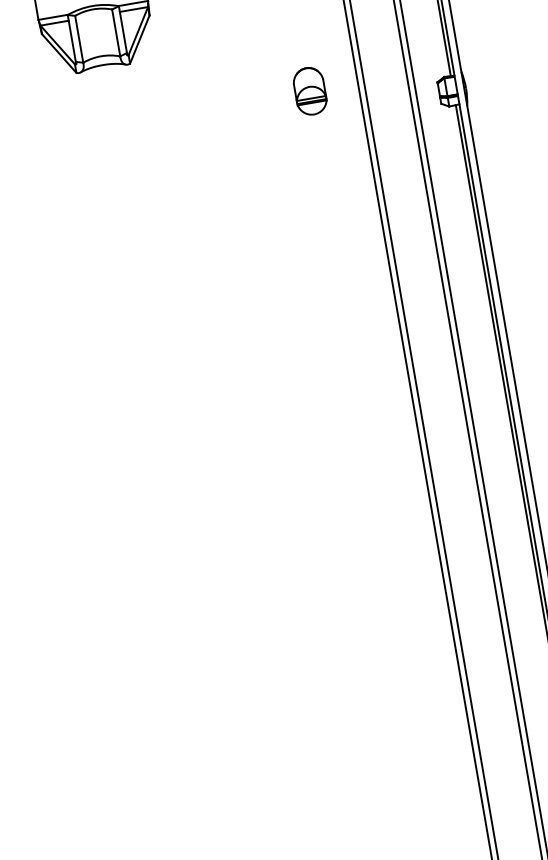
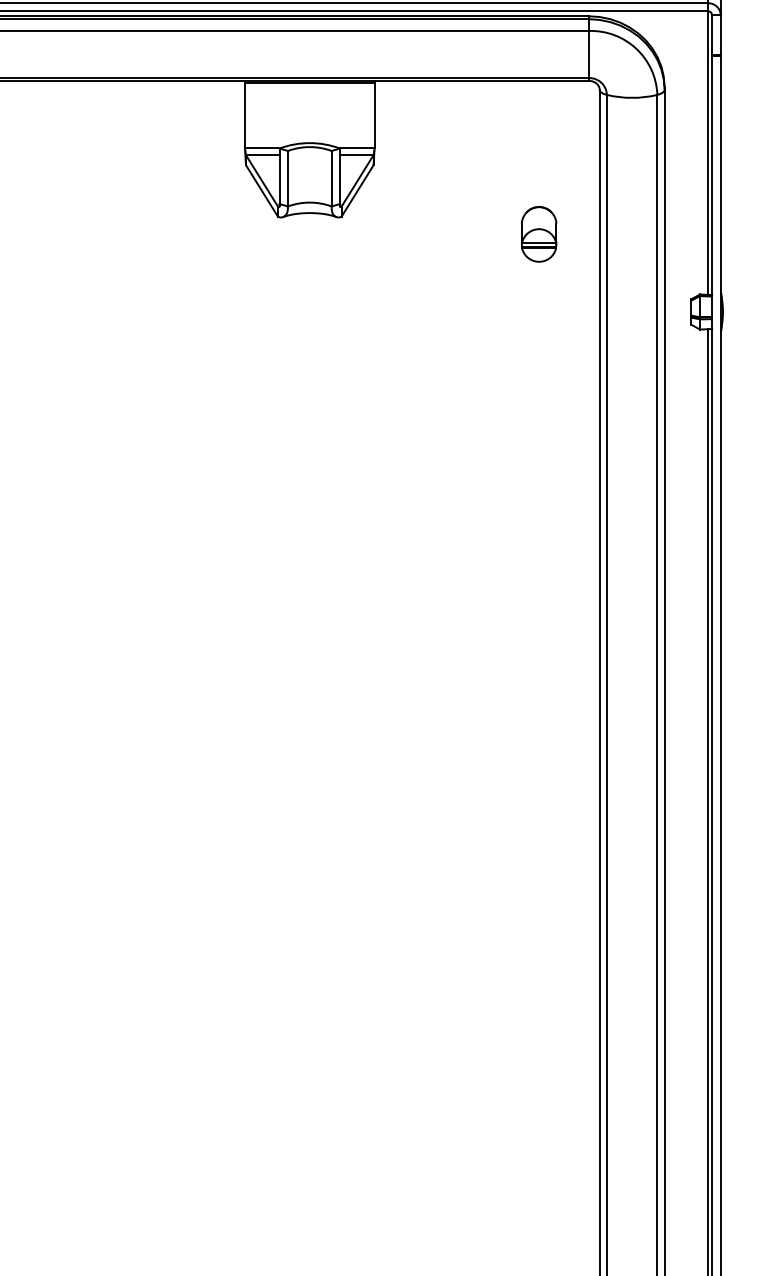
part: (310, 91) -> (539, 234), moved

